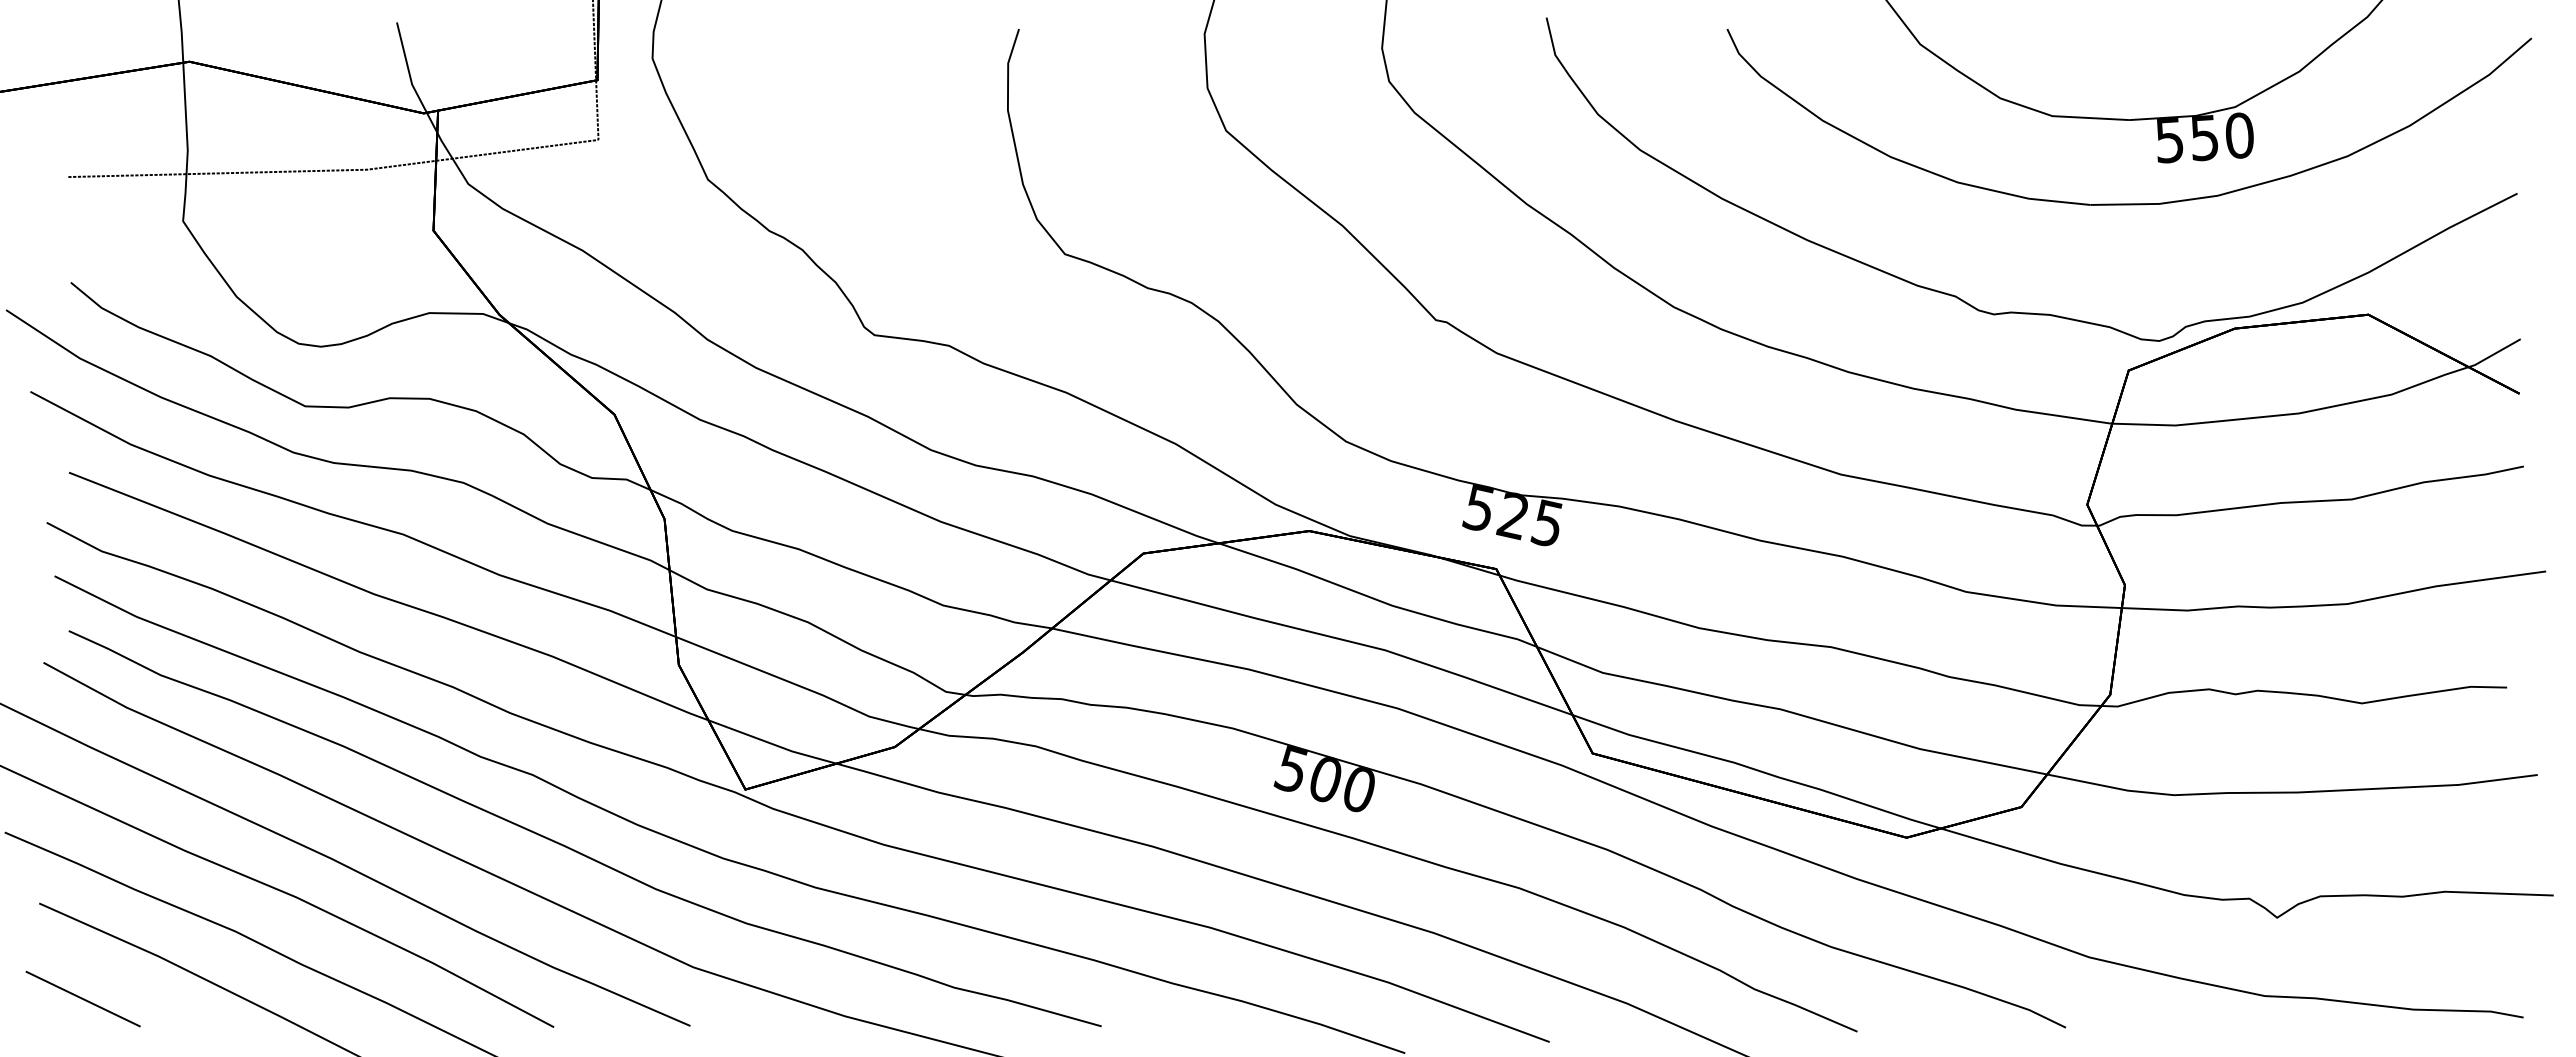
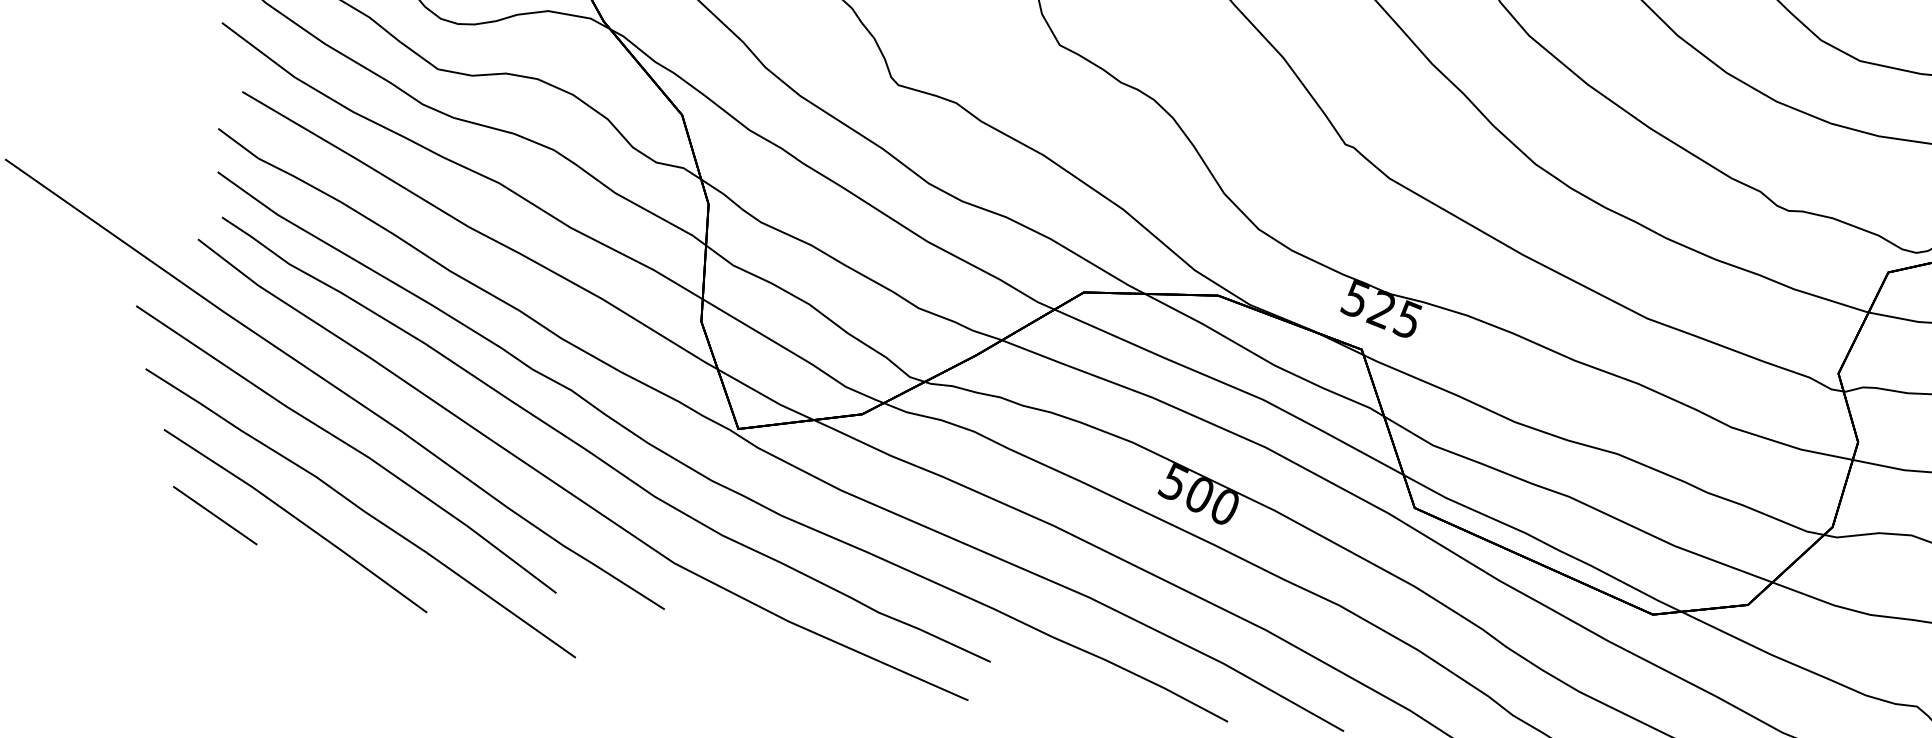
line: (82, 998) -> (214, 515), moved

